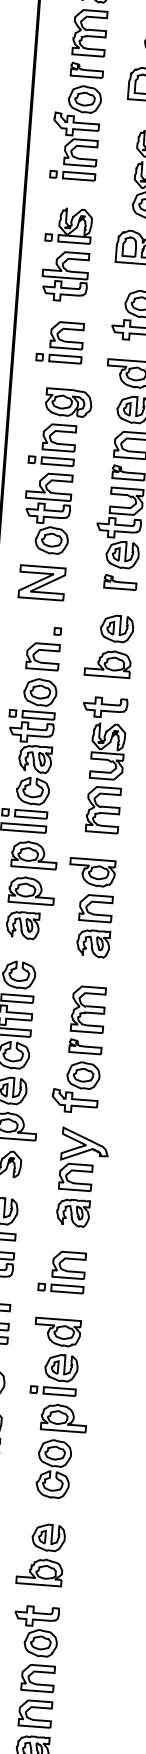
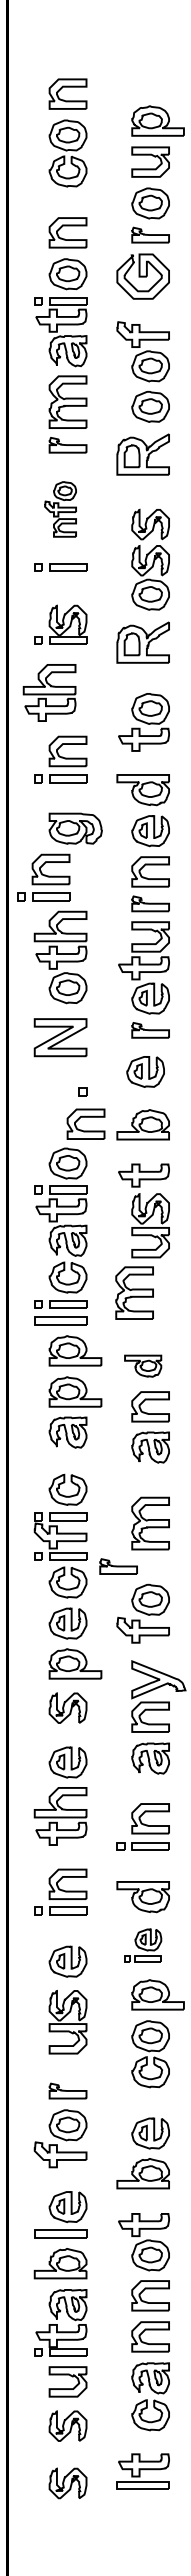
part: (76, 125) -> (60, 509), size x0.6
part: (65, 276) -> (49, 692), moved
part: (52, 444) -> (43, 877), moved
part: (116, 628) -> (145, 1071), moved
part: (42, 655) -> (85, 1123), moved
part: (103, 809) -> (134, 1292), moved
part: (91, 872) -> (142, 1366), size x0.7
part: (85, 1046) -> (118, 1566), moved
part: (53, 1374) -> (142, 1945), size x0.7

